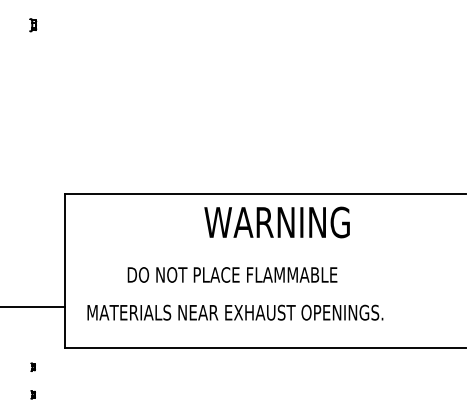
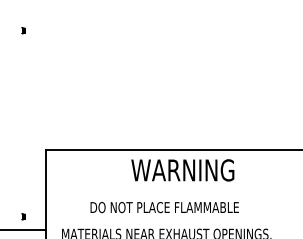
part: (32, 24) -> (23, 30), size x0.62
text: (276, 222) -> (182, 170), moved
part: (32, 287) -> (23, 216), added

